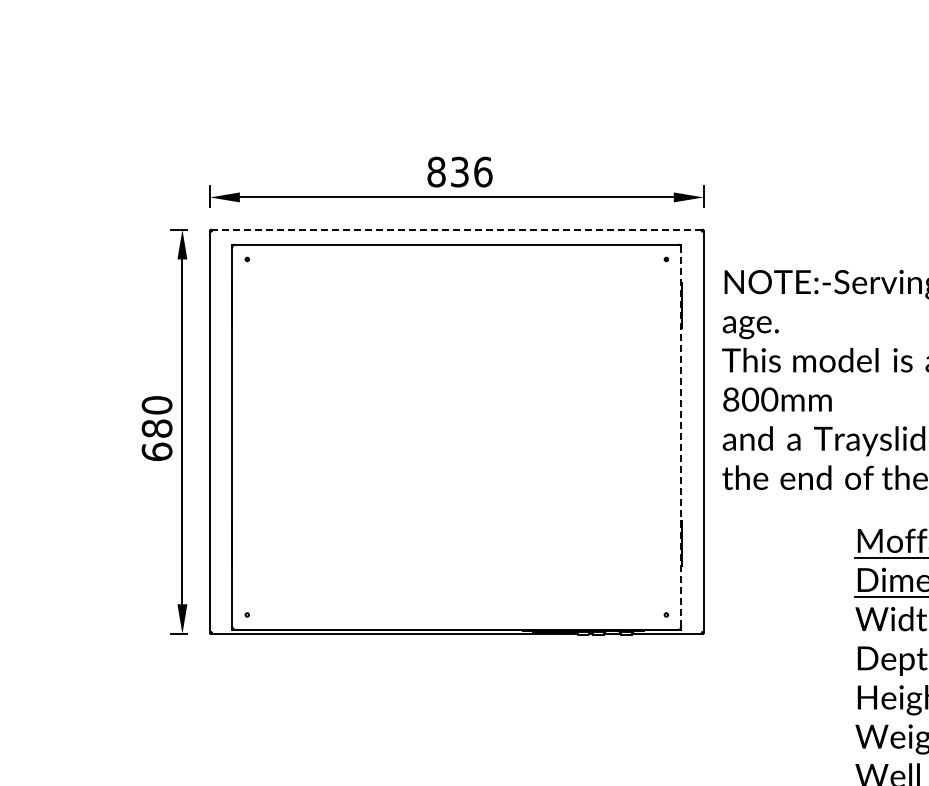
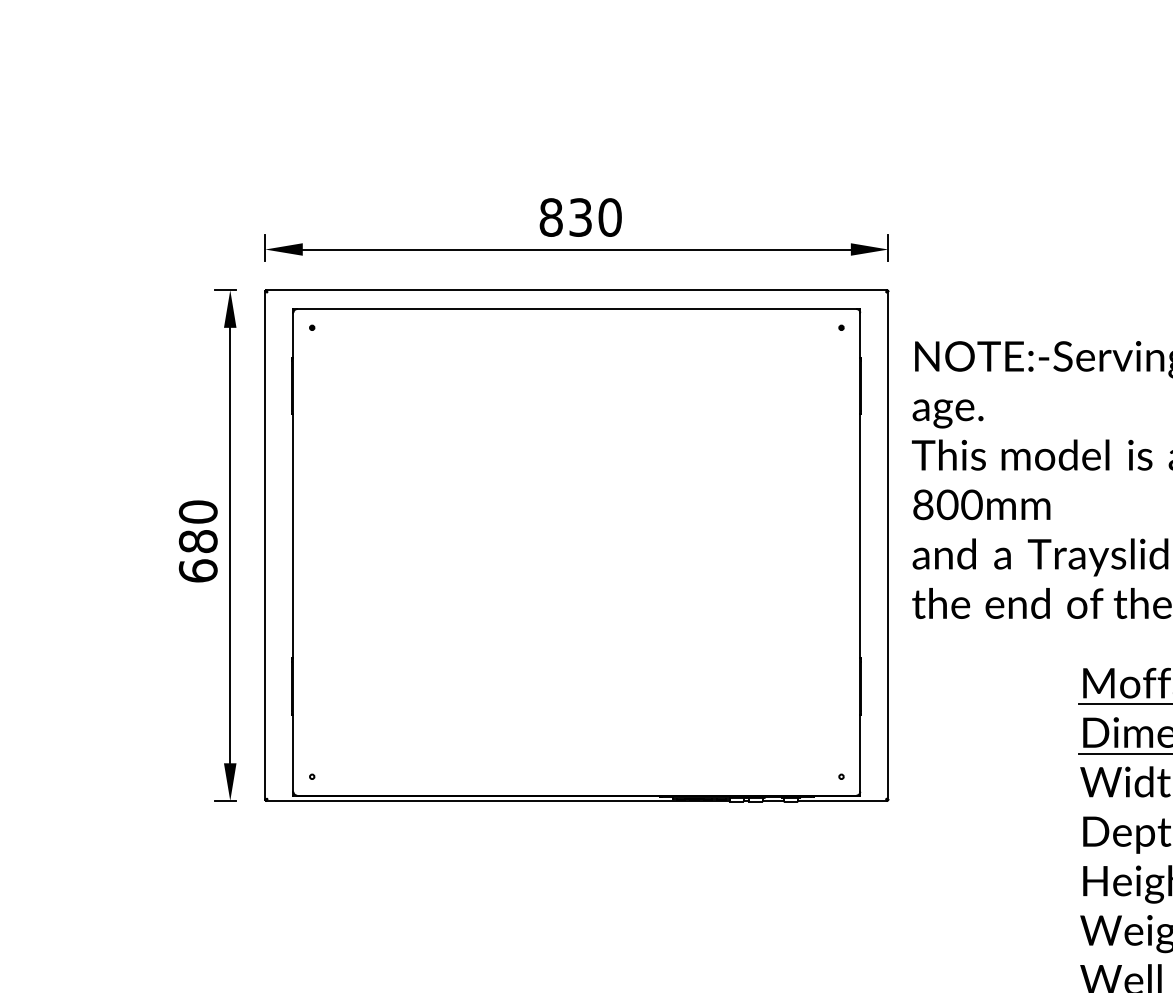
text: (483, 171) -> (610, 216), 836 -> 830
line: (456, 229) -> (576, 290), dashed -> solid
line: (681, 437) -> (860, 552), dashed -> solid

